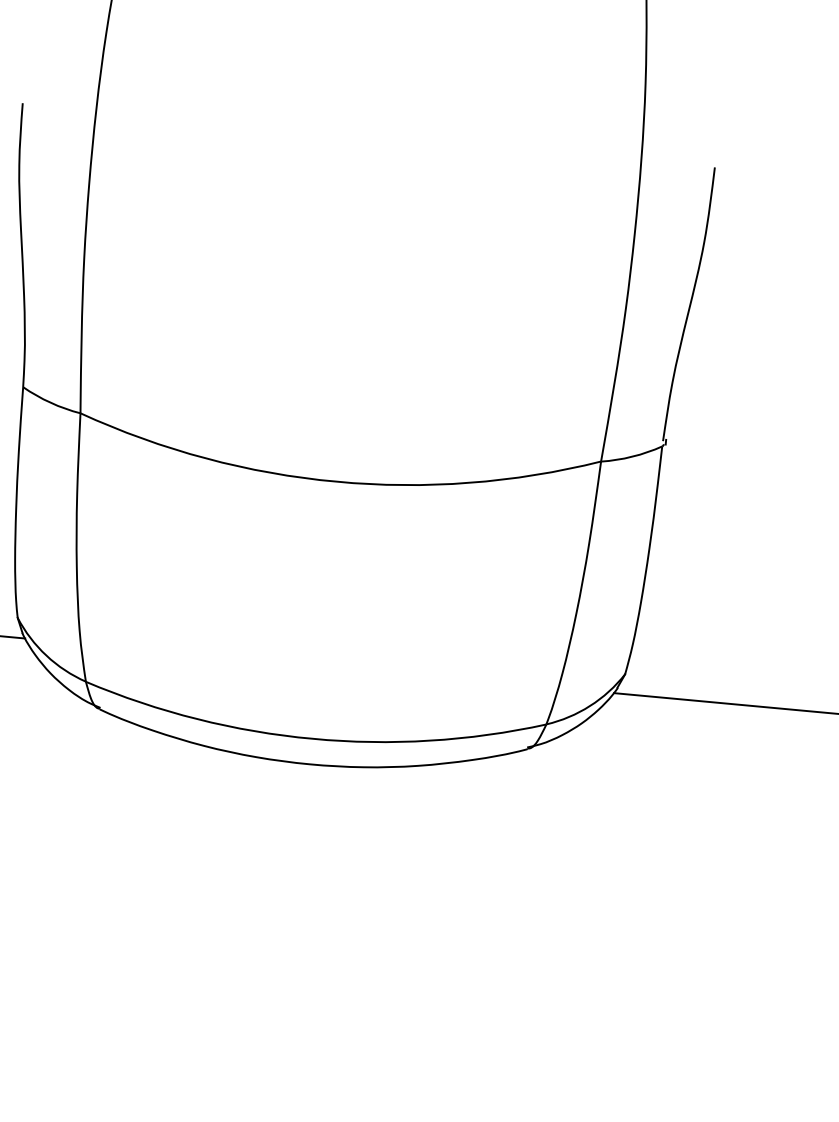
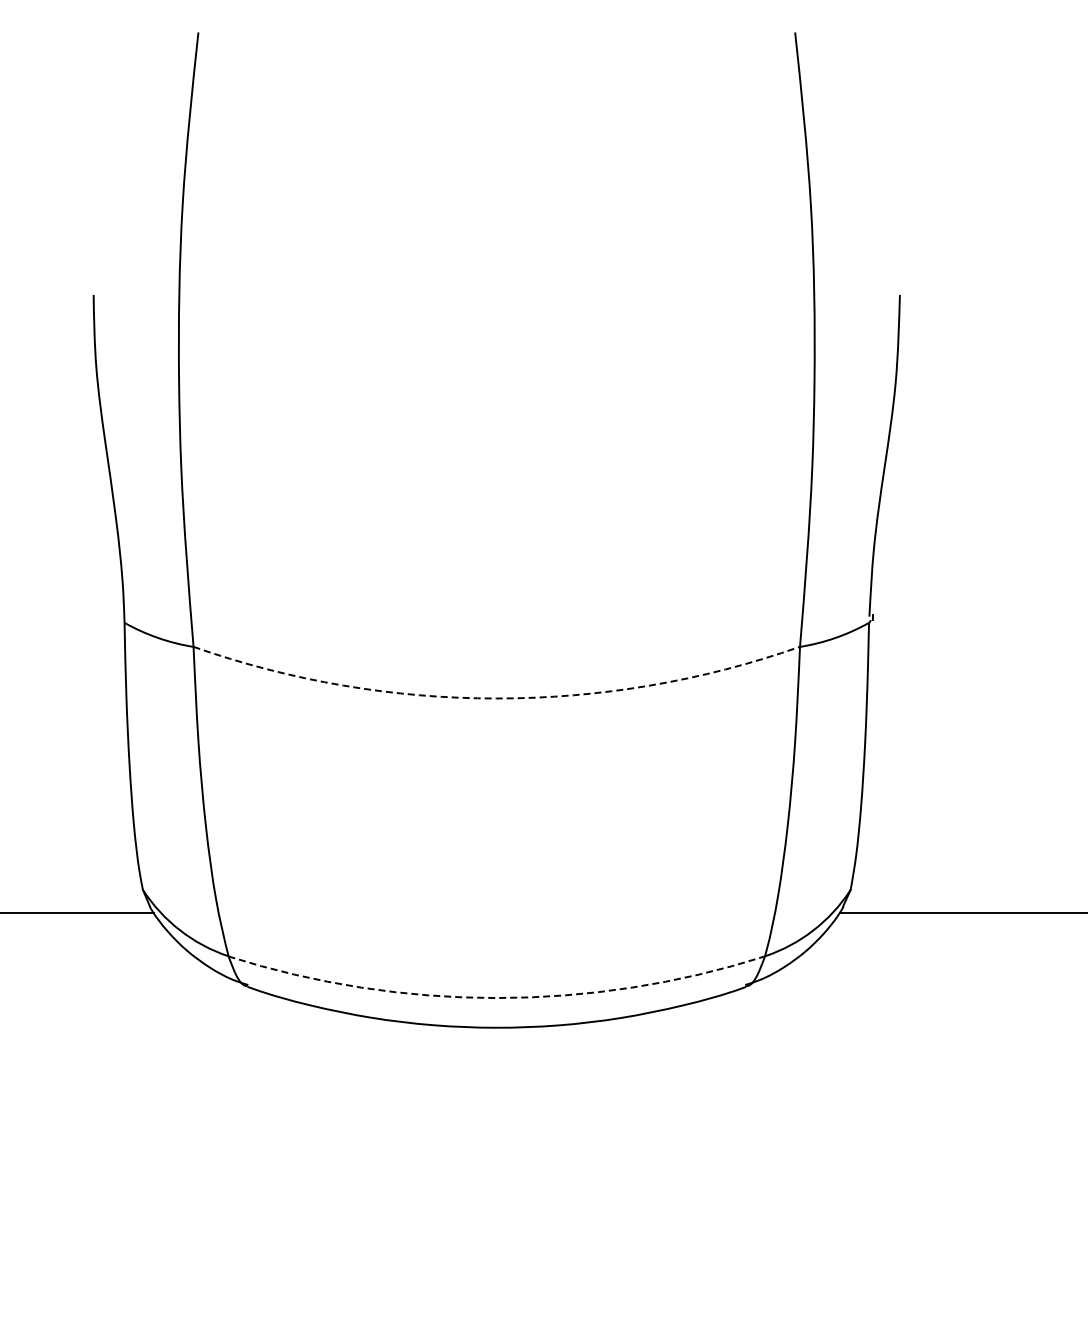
arc: (336, 481) -> (496, 698), solid -> dashed
arc: (312, 739) -> (496, 998), solid -> dashed

